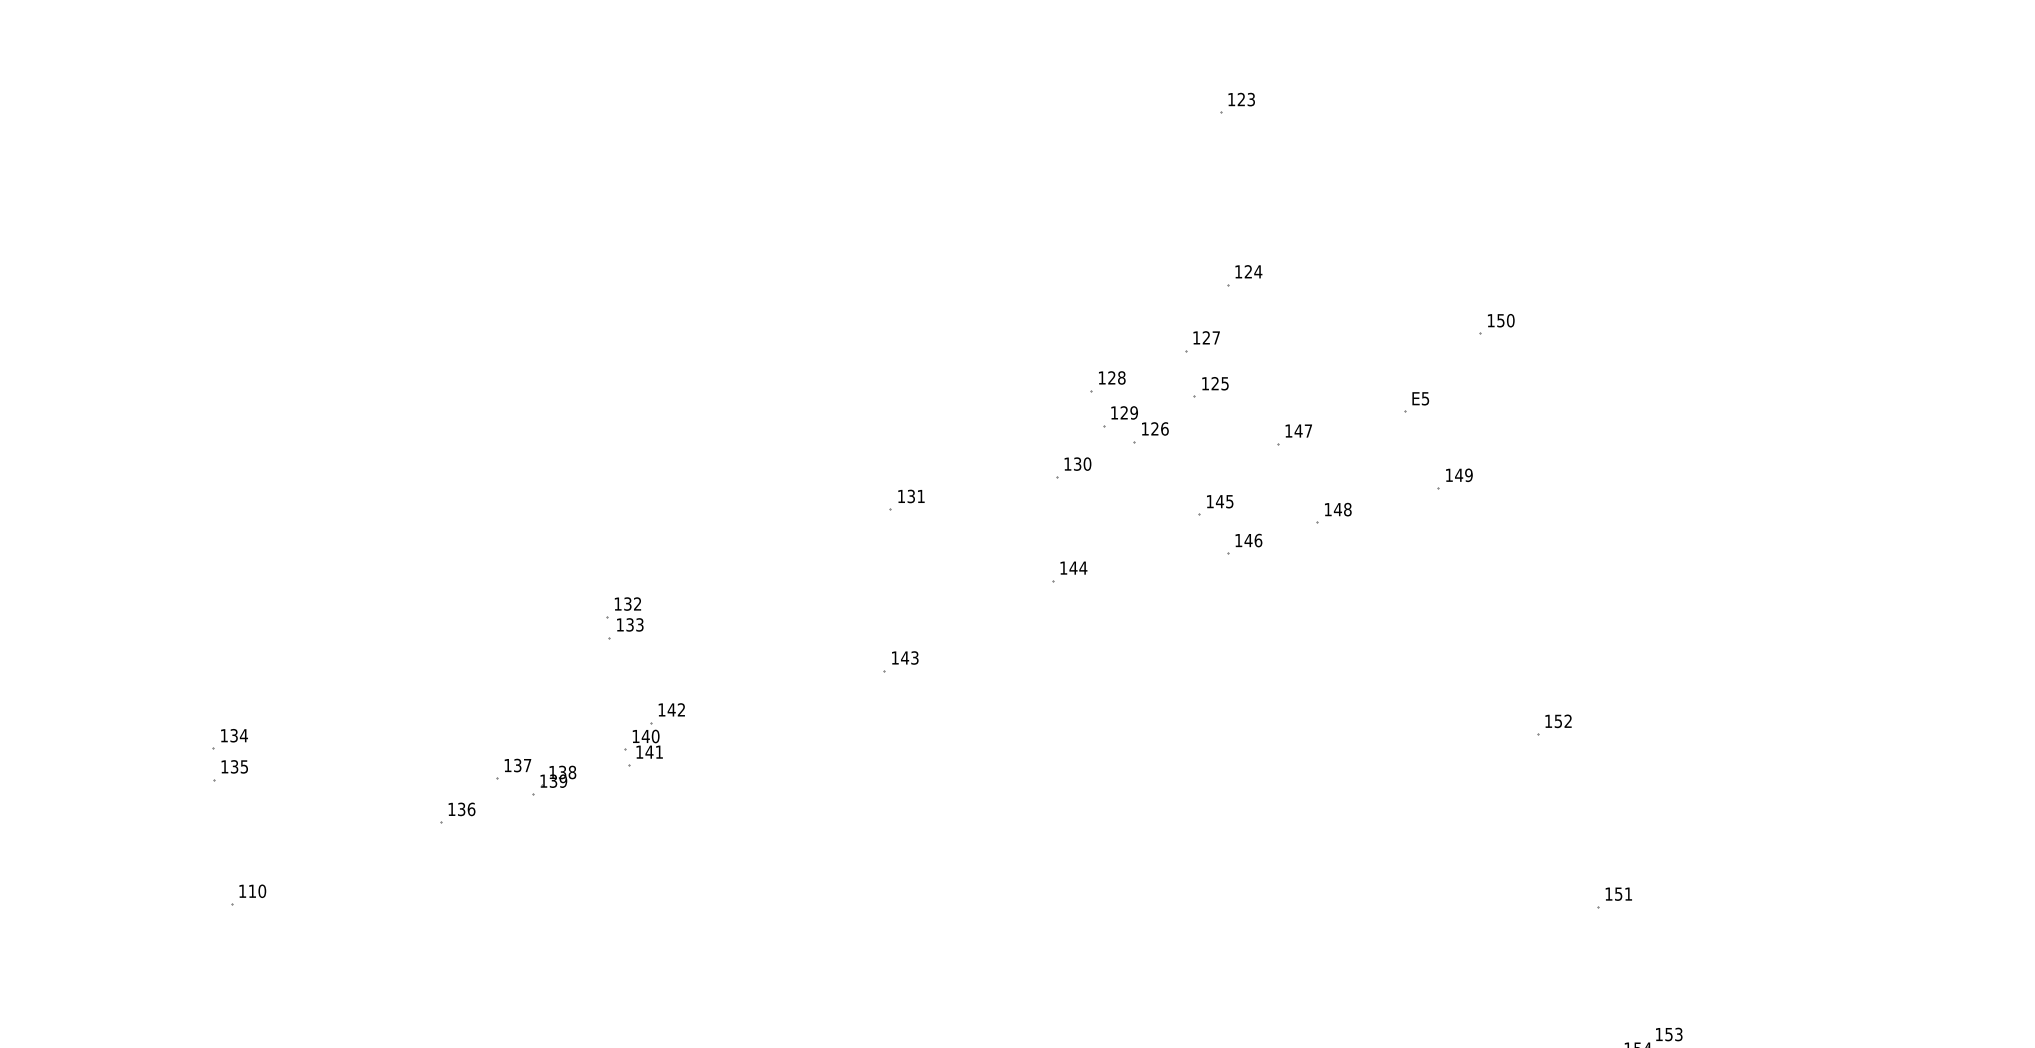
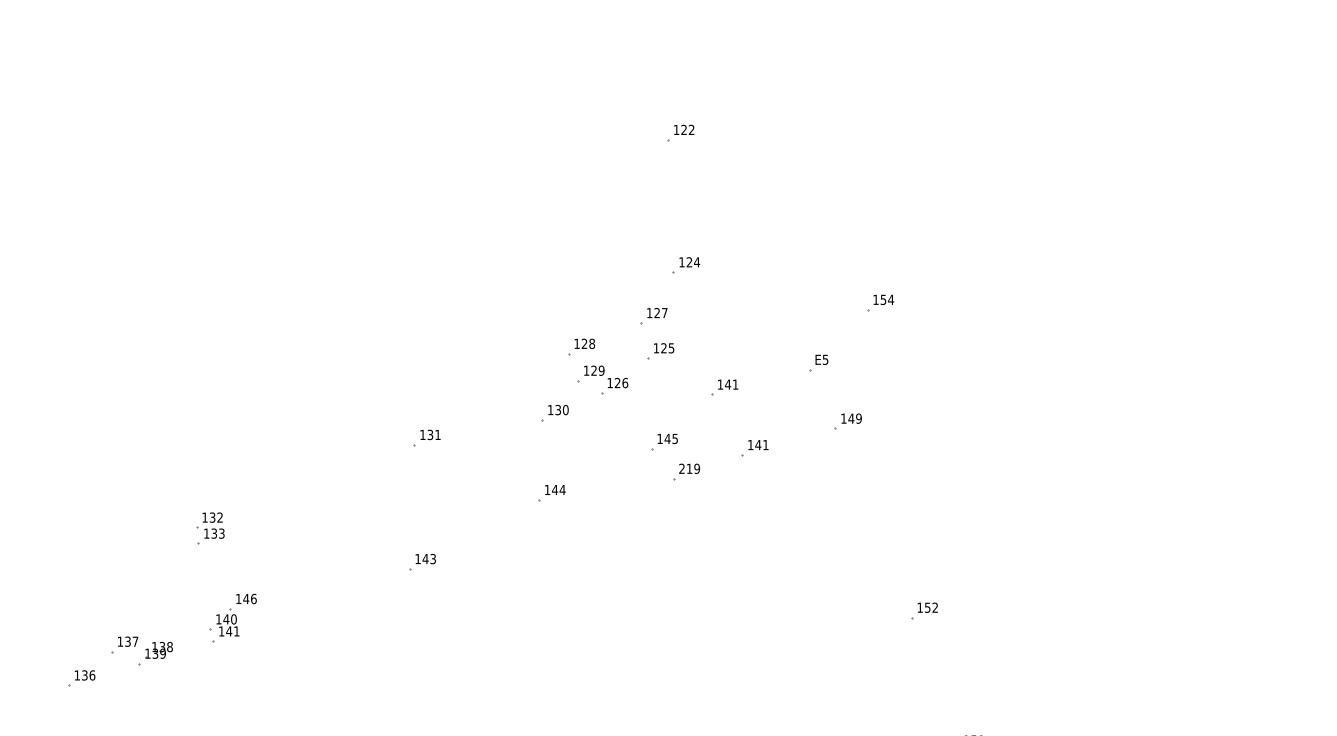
text: (1250, 99) -> (691, 129), 123 -> 122
text: (1510, 320) -> (890, 299), 150 -> 154
text: (1307, 430) -> (734, 384), 147 -> 141
text: (1347, 509) -> (765, 444), 148 -> 141
text: (1248, 540) -> (689, 468), 146 -> 219
text: (681, 709) -> (253, 598), 142 -> 146

